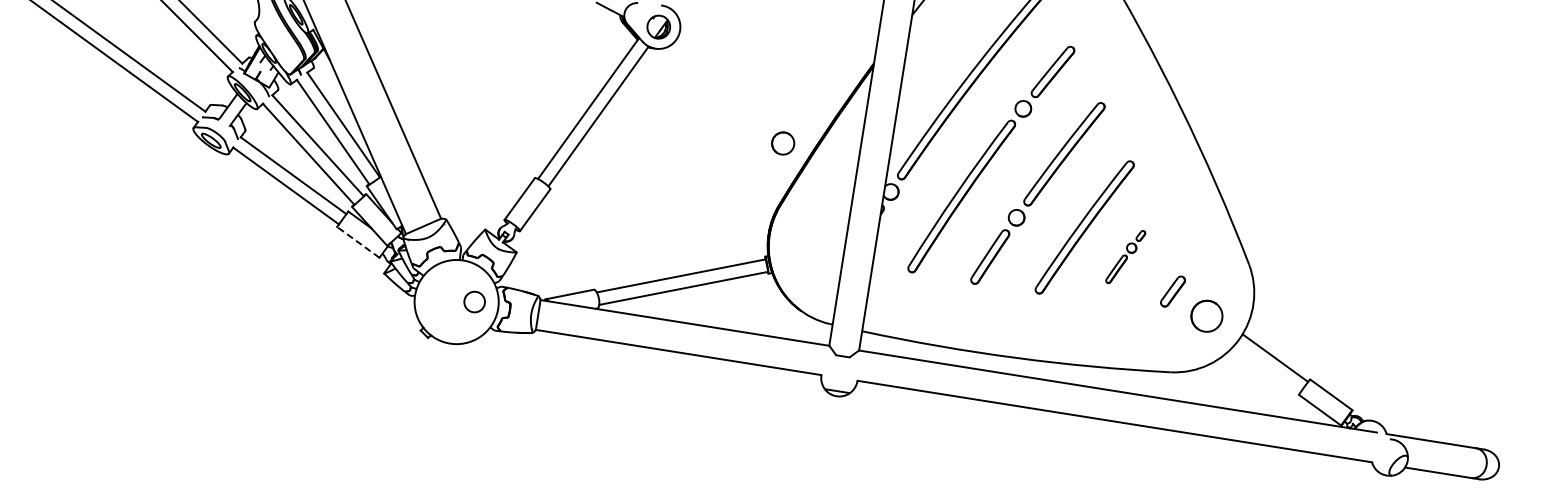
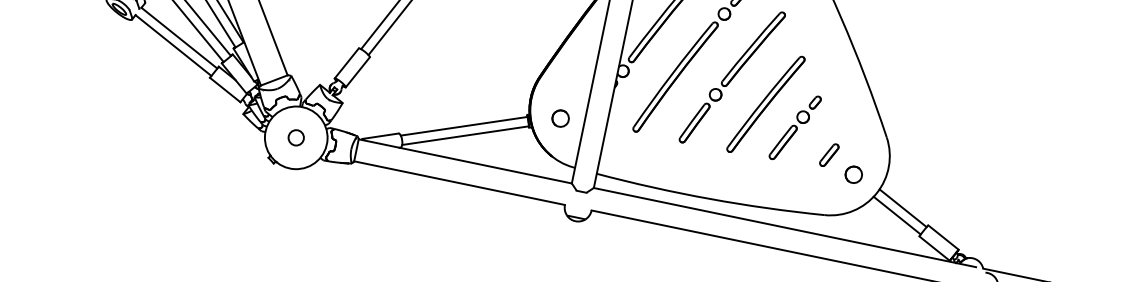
part: (783, 143) -> (560, 118), moved
line: (357, 242) -> (224, 90), dashed -> solid
part: (1125, 256) -> (795, 127), size x1.67
circle: (474, 301) -> (296, 137), moved
part: (1207, 316) -> (854, 174), size x0.71
line: (1267, 368) -> (896, 215), added

